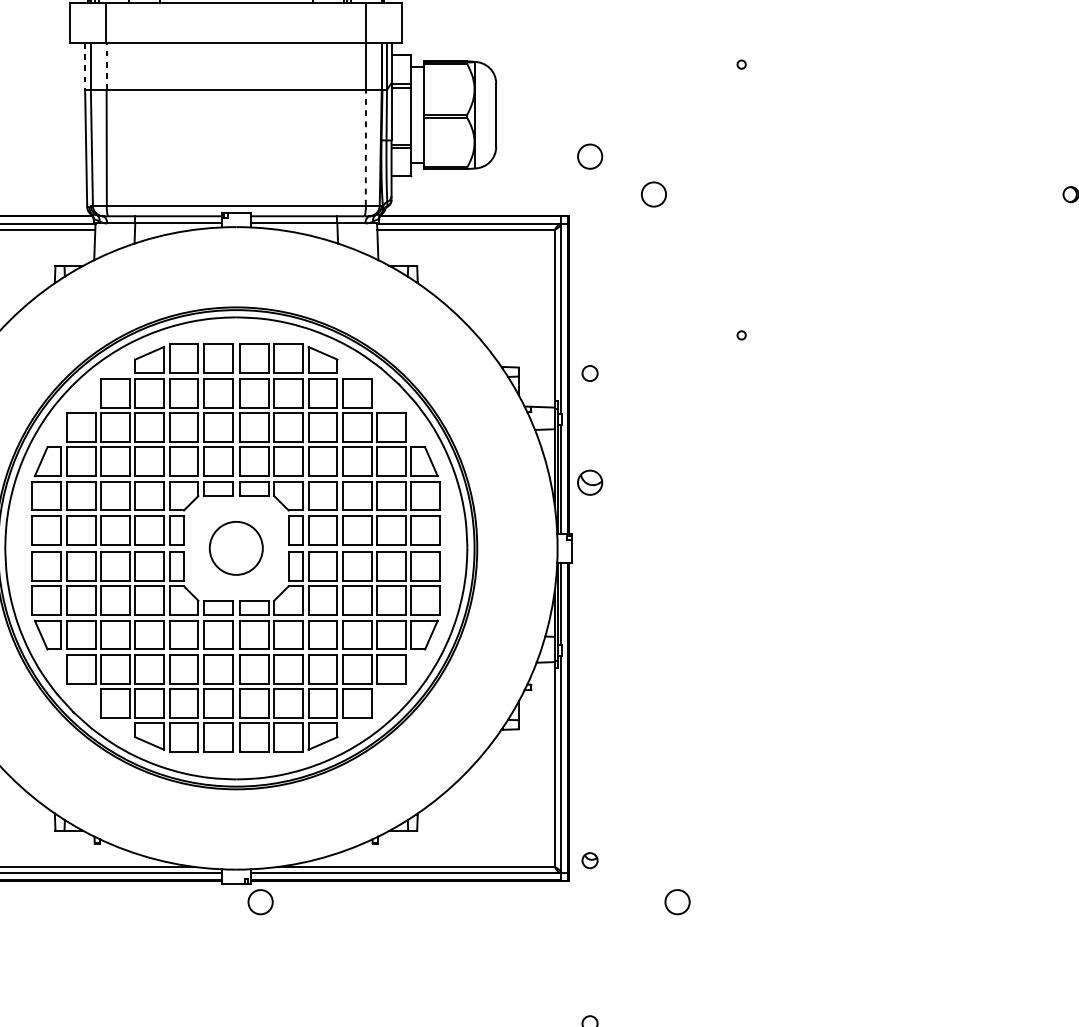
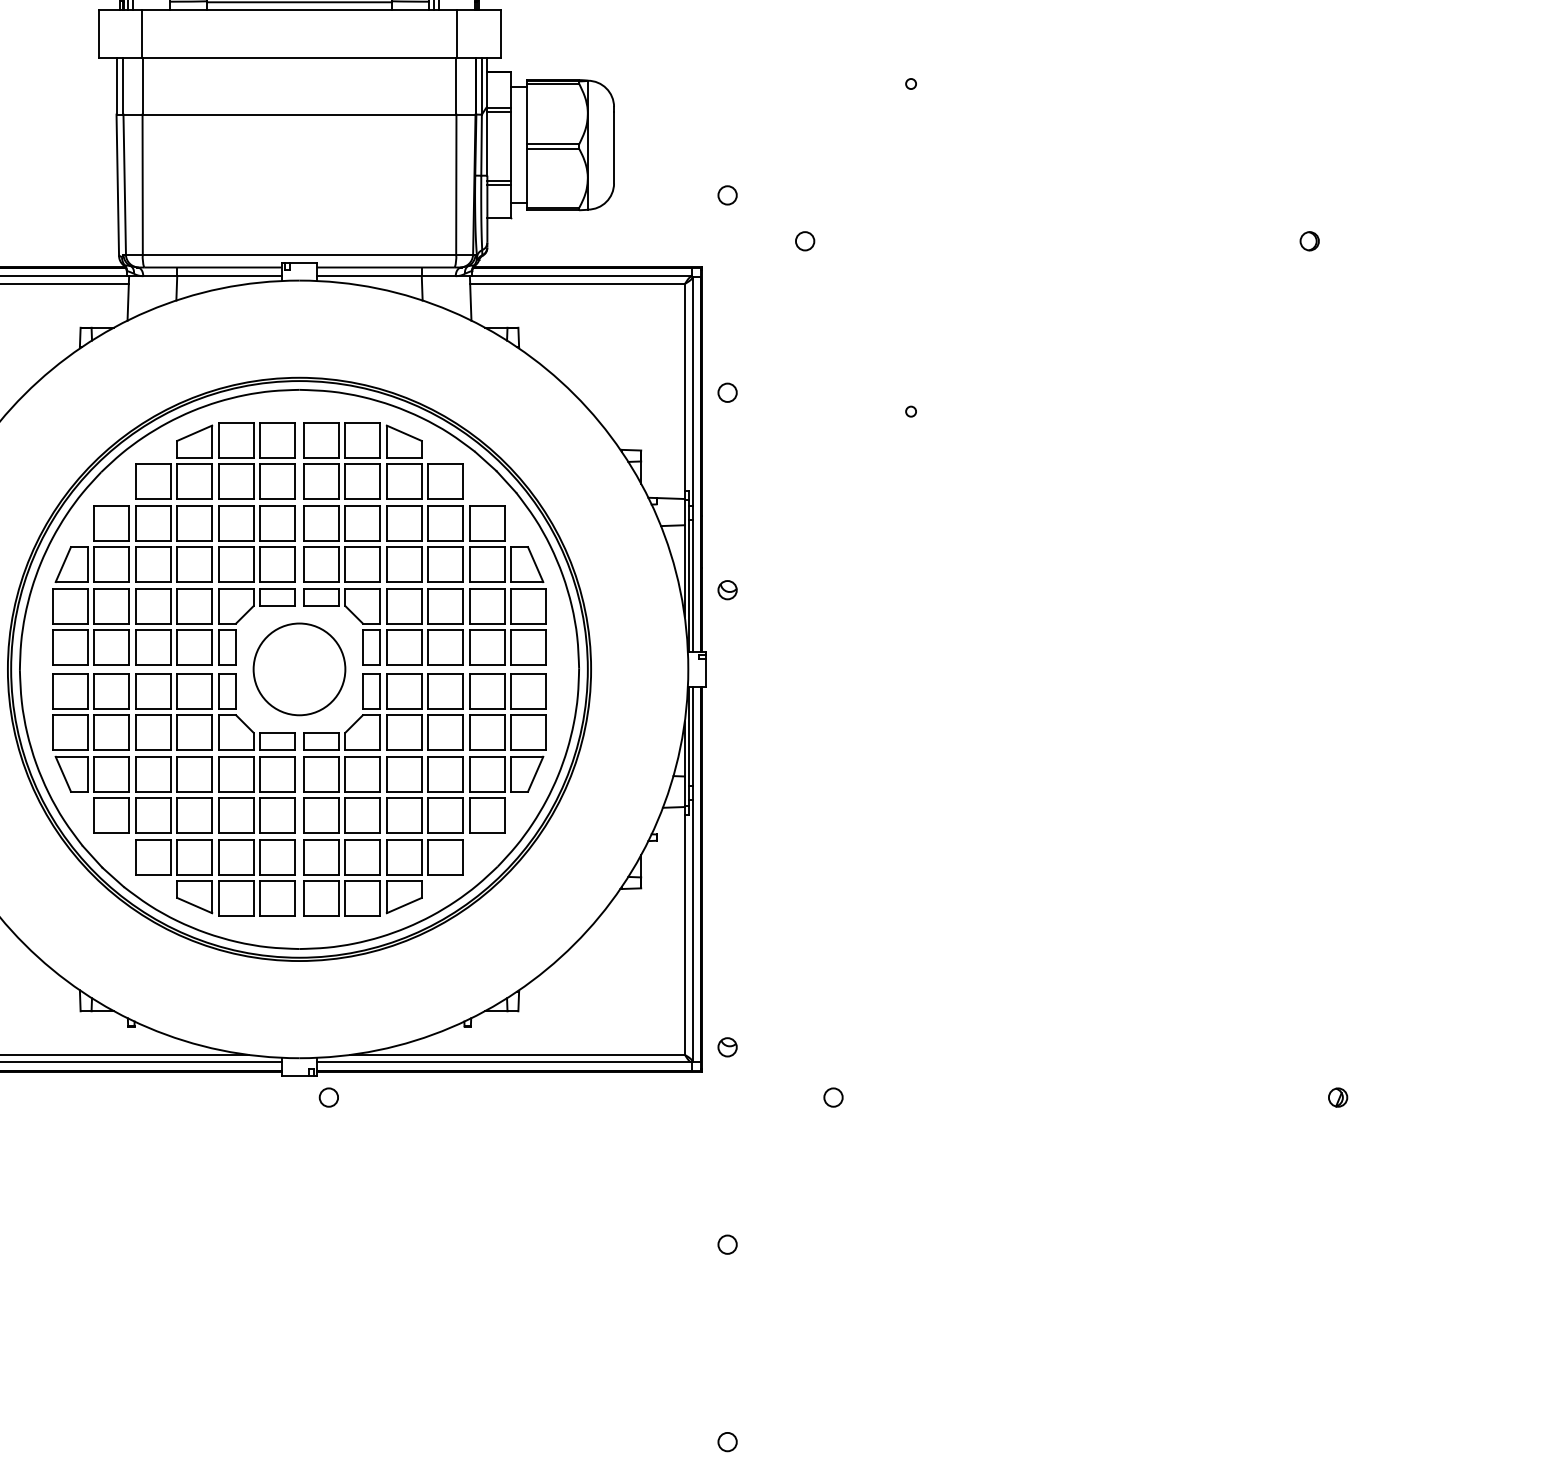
line: (106, 65) -> (142, 85), dashed -> solid
line: (85, 66) -> (116, 86), dashed -> solid
line: (366, 147) -> (456, 184), dashed -> solid
circle: (589, 156) -> (727, 195), size x0.62
circle: (654, 194) -> (805, 241), size x0.62
circle: (589, 373) -> (727, 392), moved
part: (589, 483) -> (727, 590), size x0.62
circle: (236, 548) -> (299, 669), size x1.43
circle: (260, 902) -> (328, 1097), size x0.62
circle: (677, 902) -> (833, 1097), size x0.62

